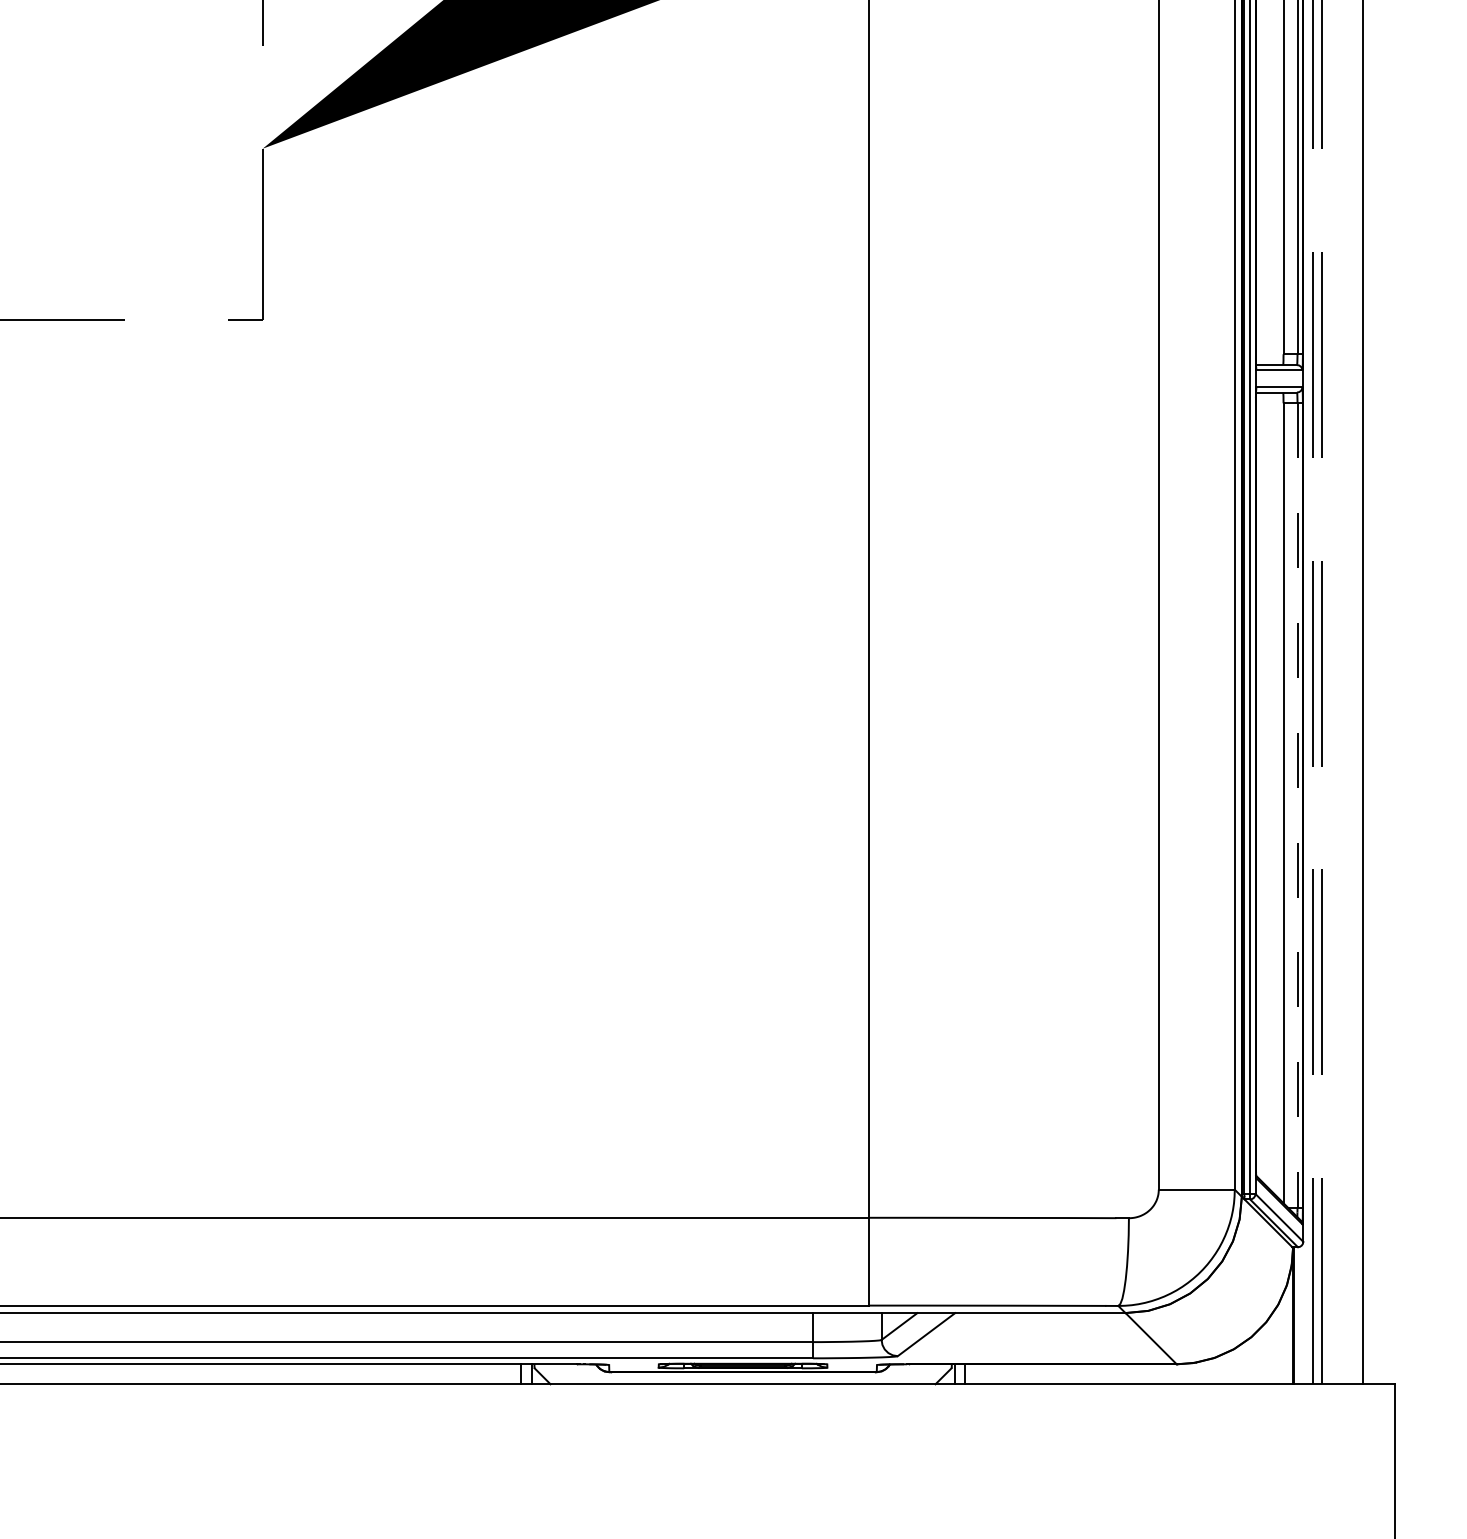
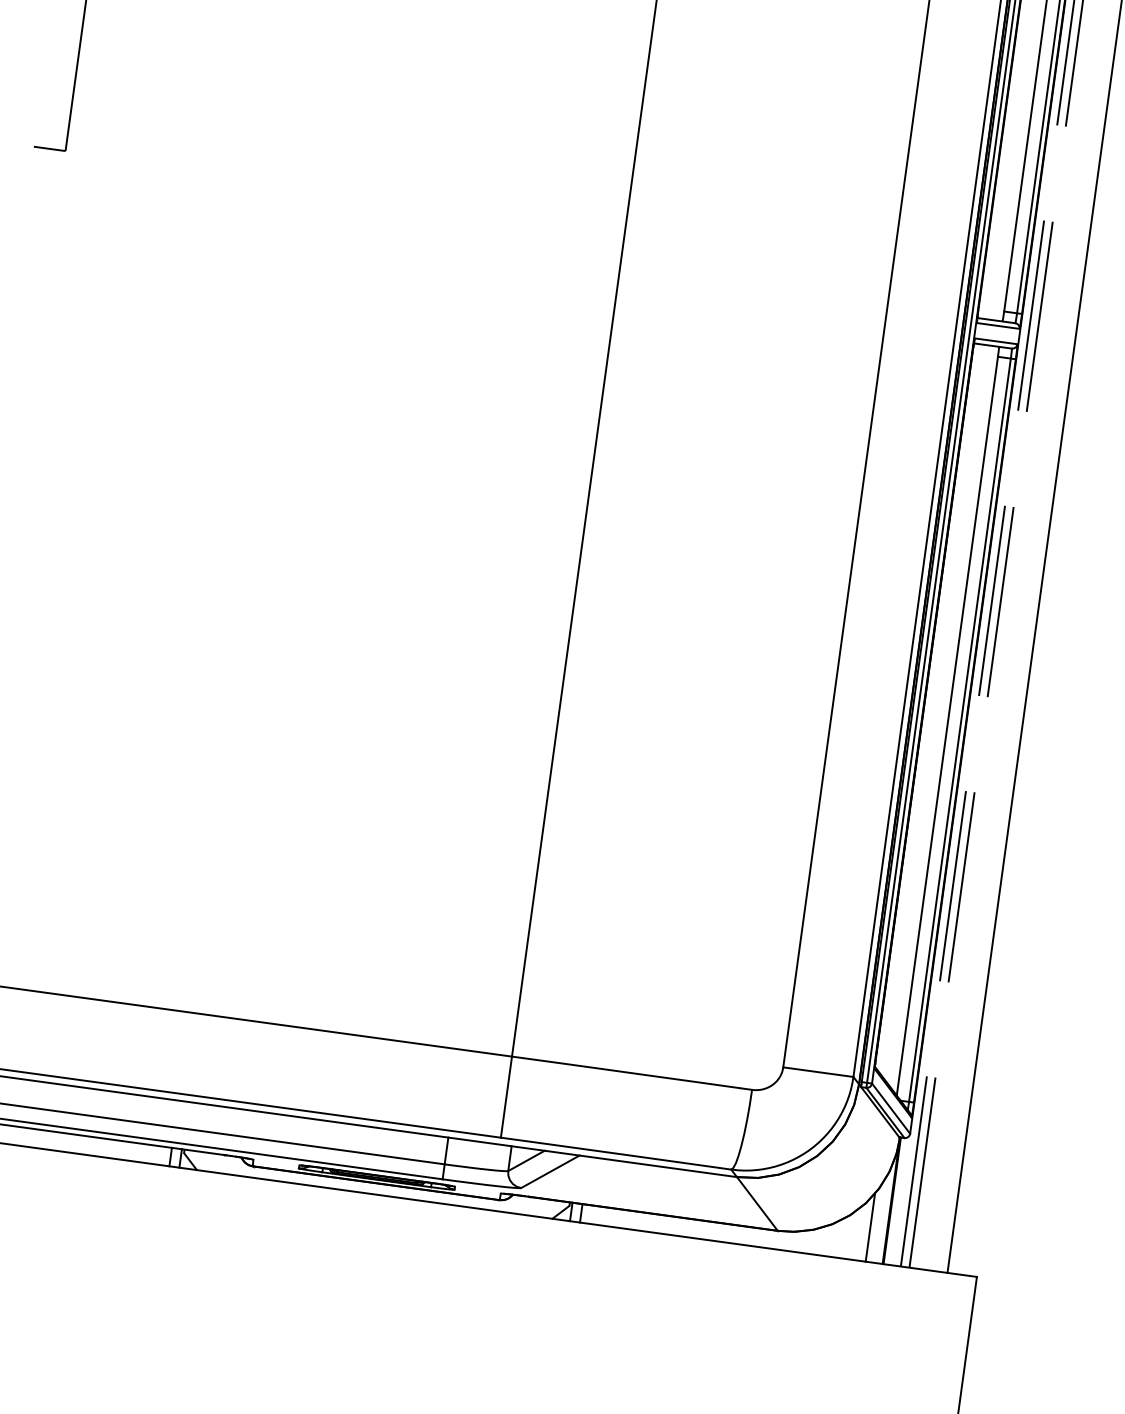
line: (1297, 806) -> (959, 730), dashed -> solid
line: (1274, 1346) -> (870, 1226), added

